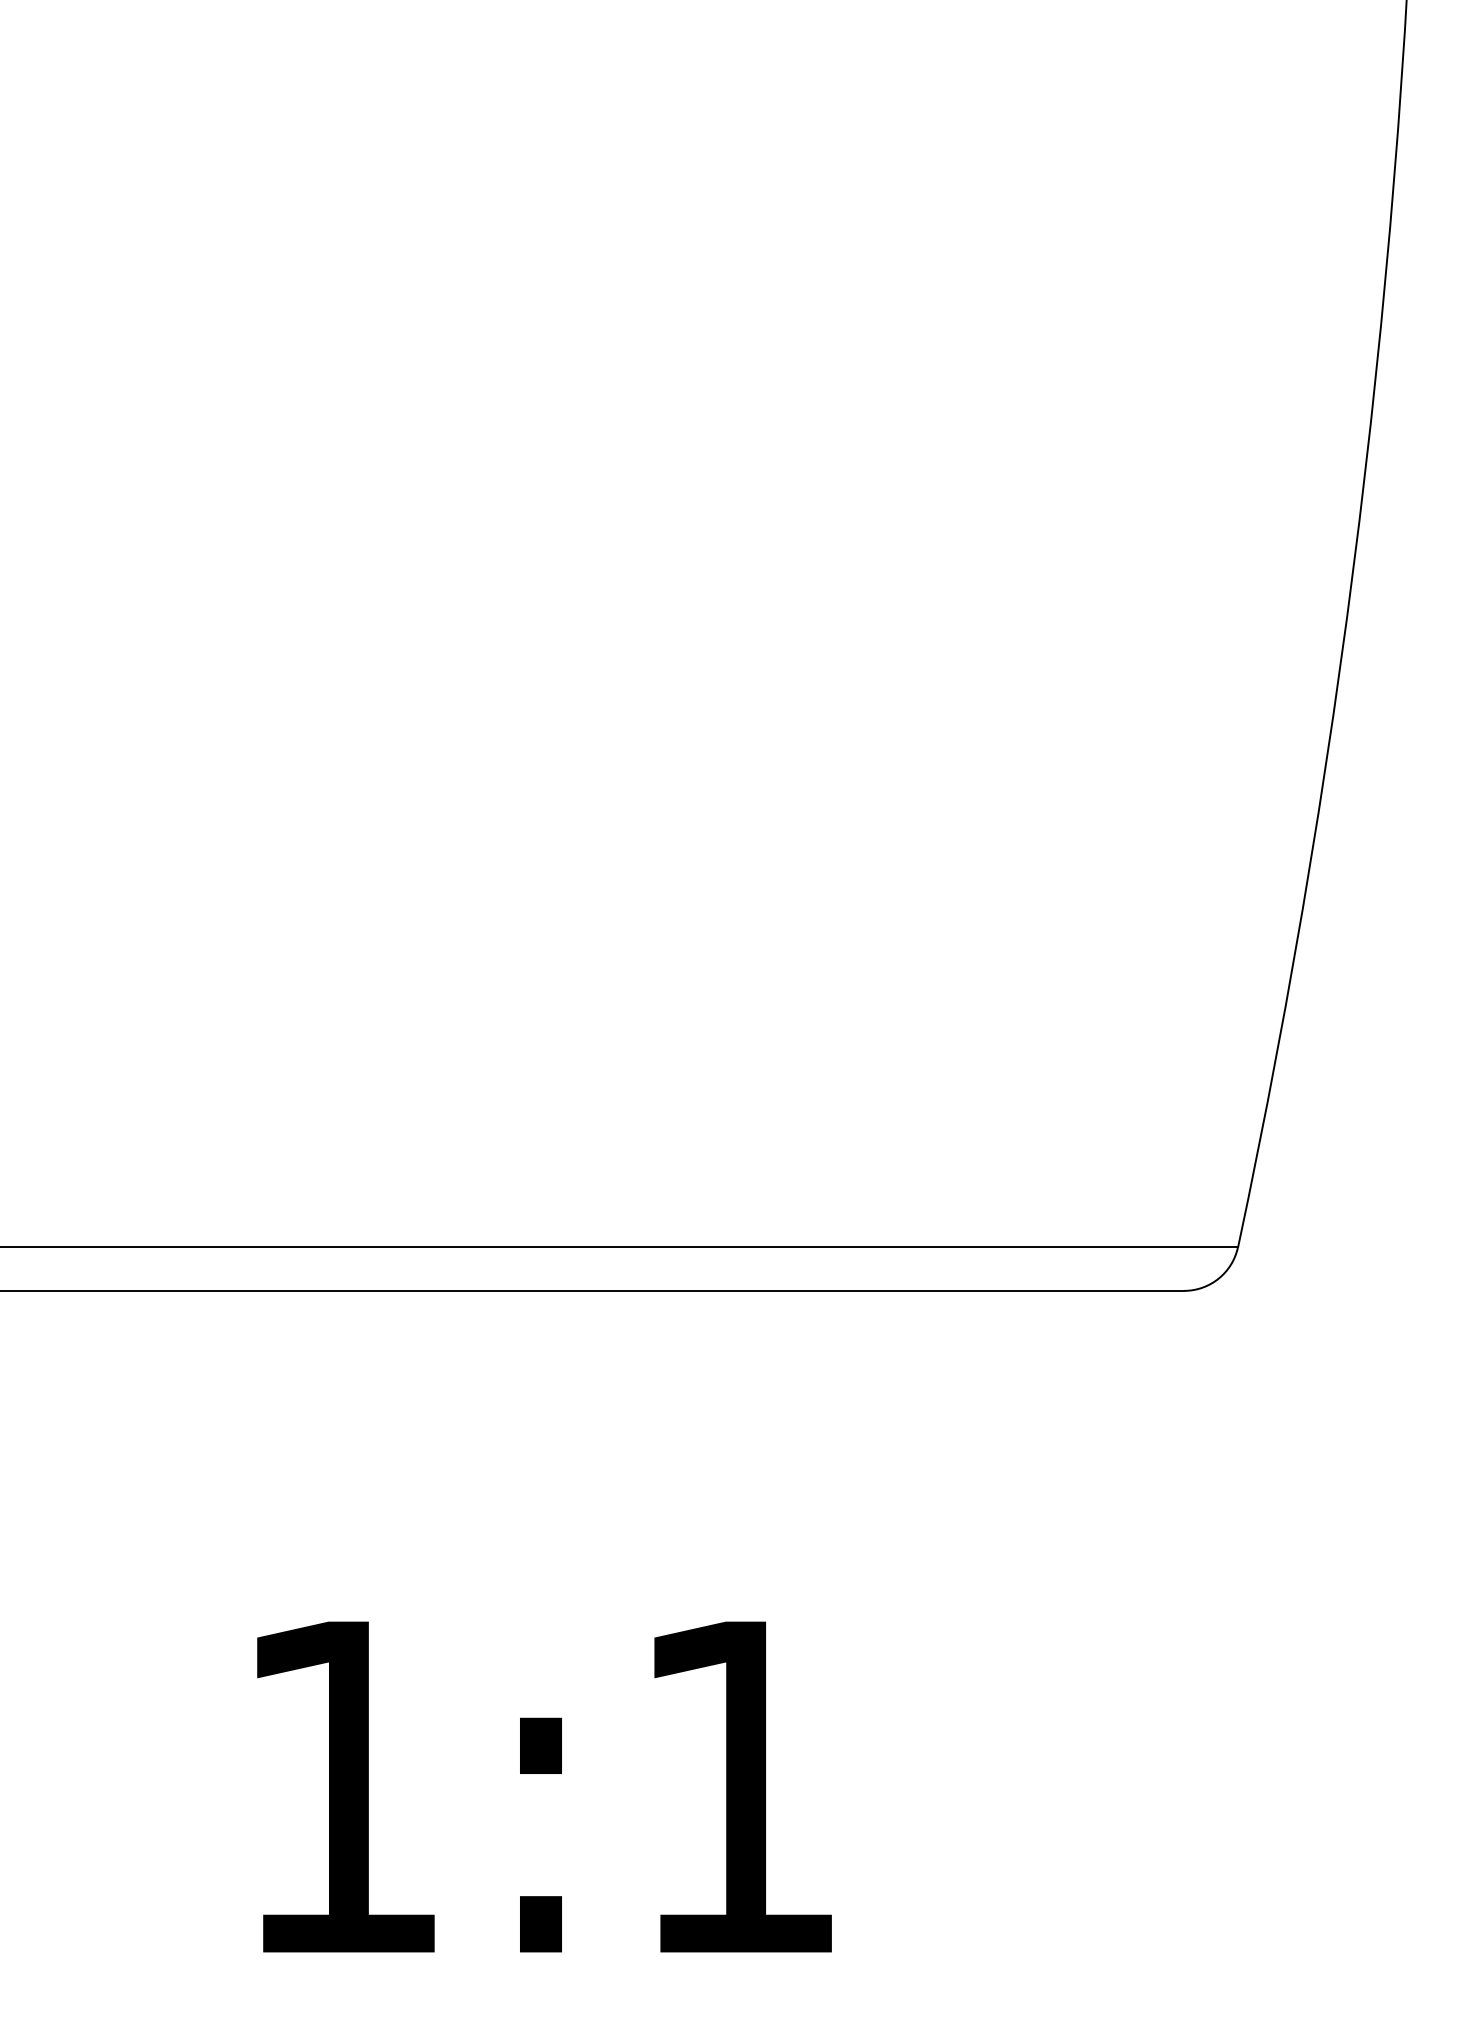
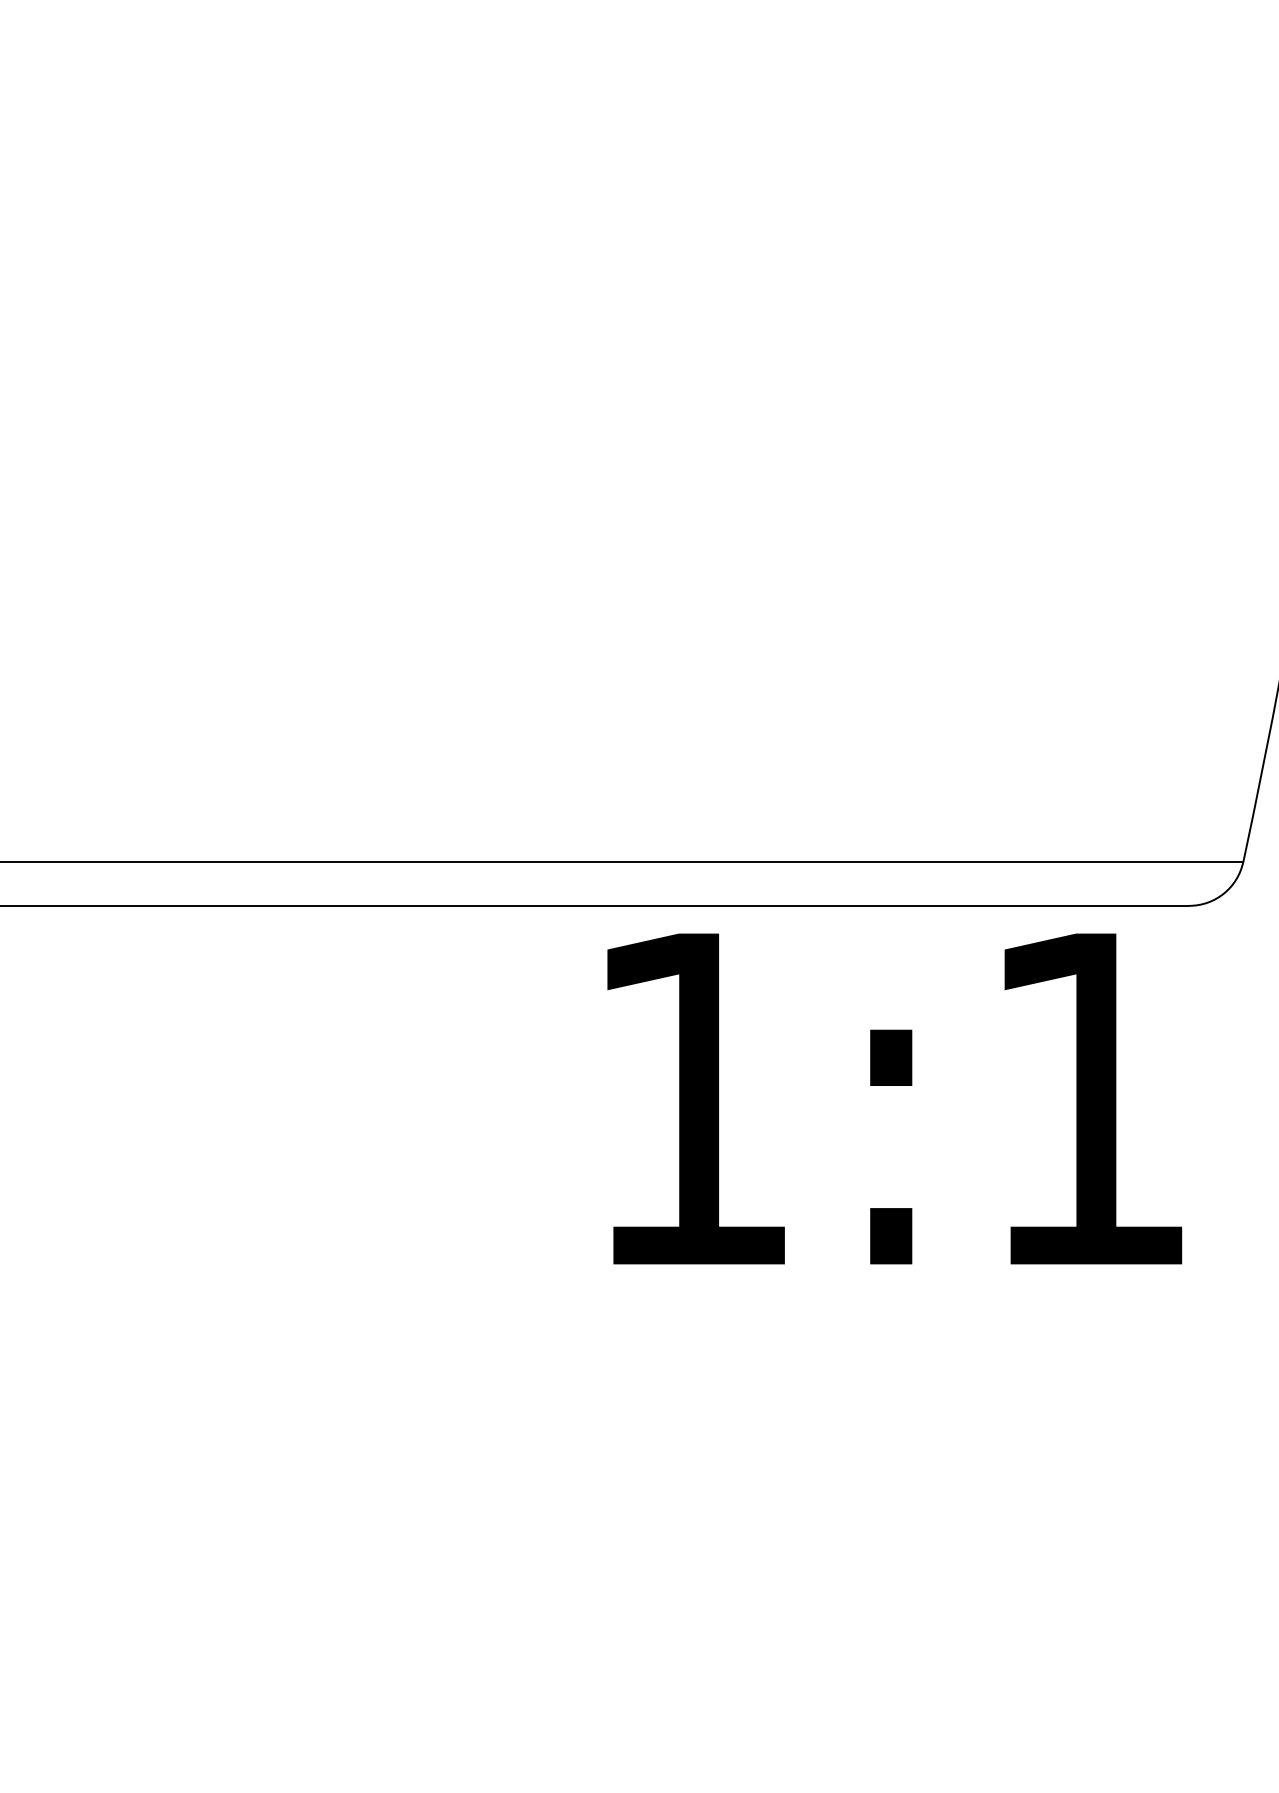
text: (544, 1786) -> (894, 1098), moved

